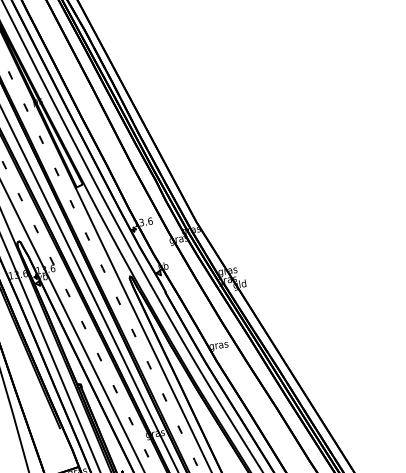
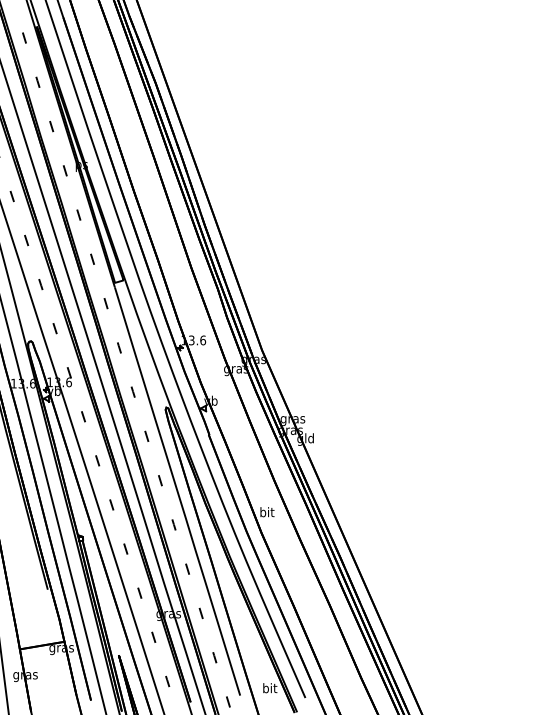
text: (219, 345) -> (267, 513), gras -> bit

